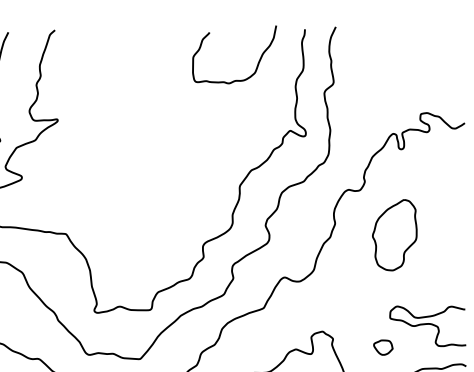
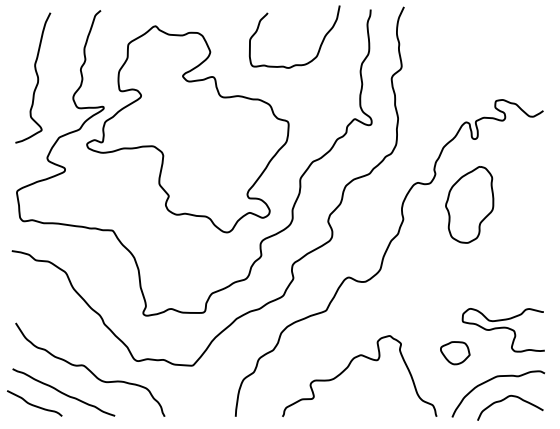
part: (135, 140) -> (187, 129), added
part: (394, 234) -> (469, 204), moved
part: (383, 347) -> (455, 353), size x1.43

